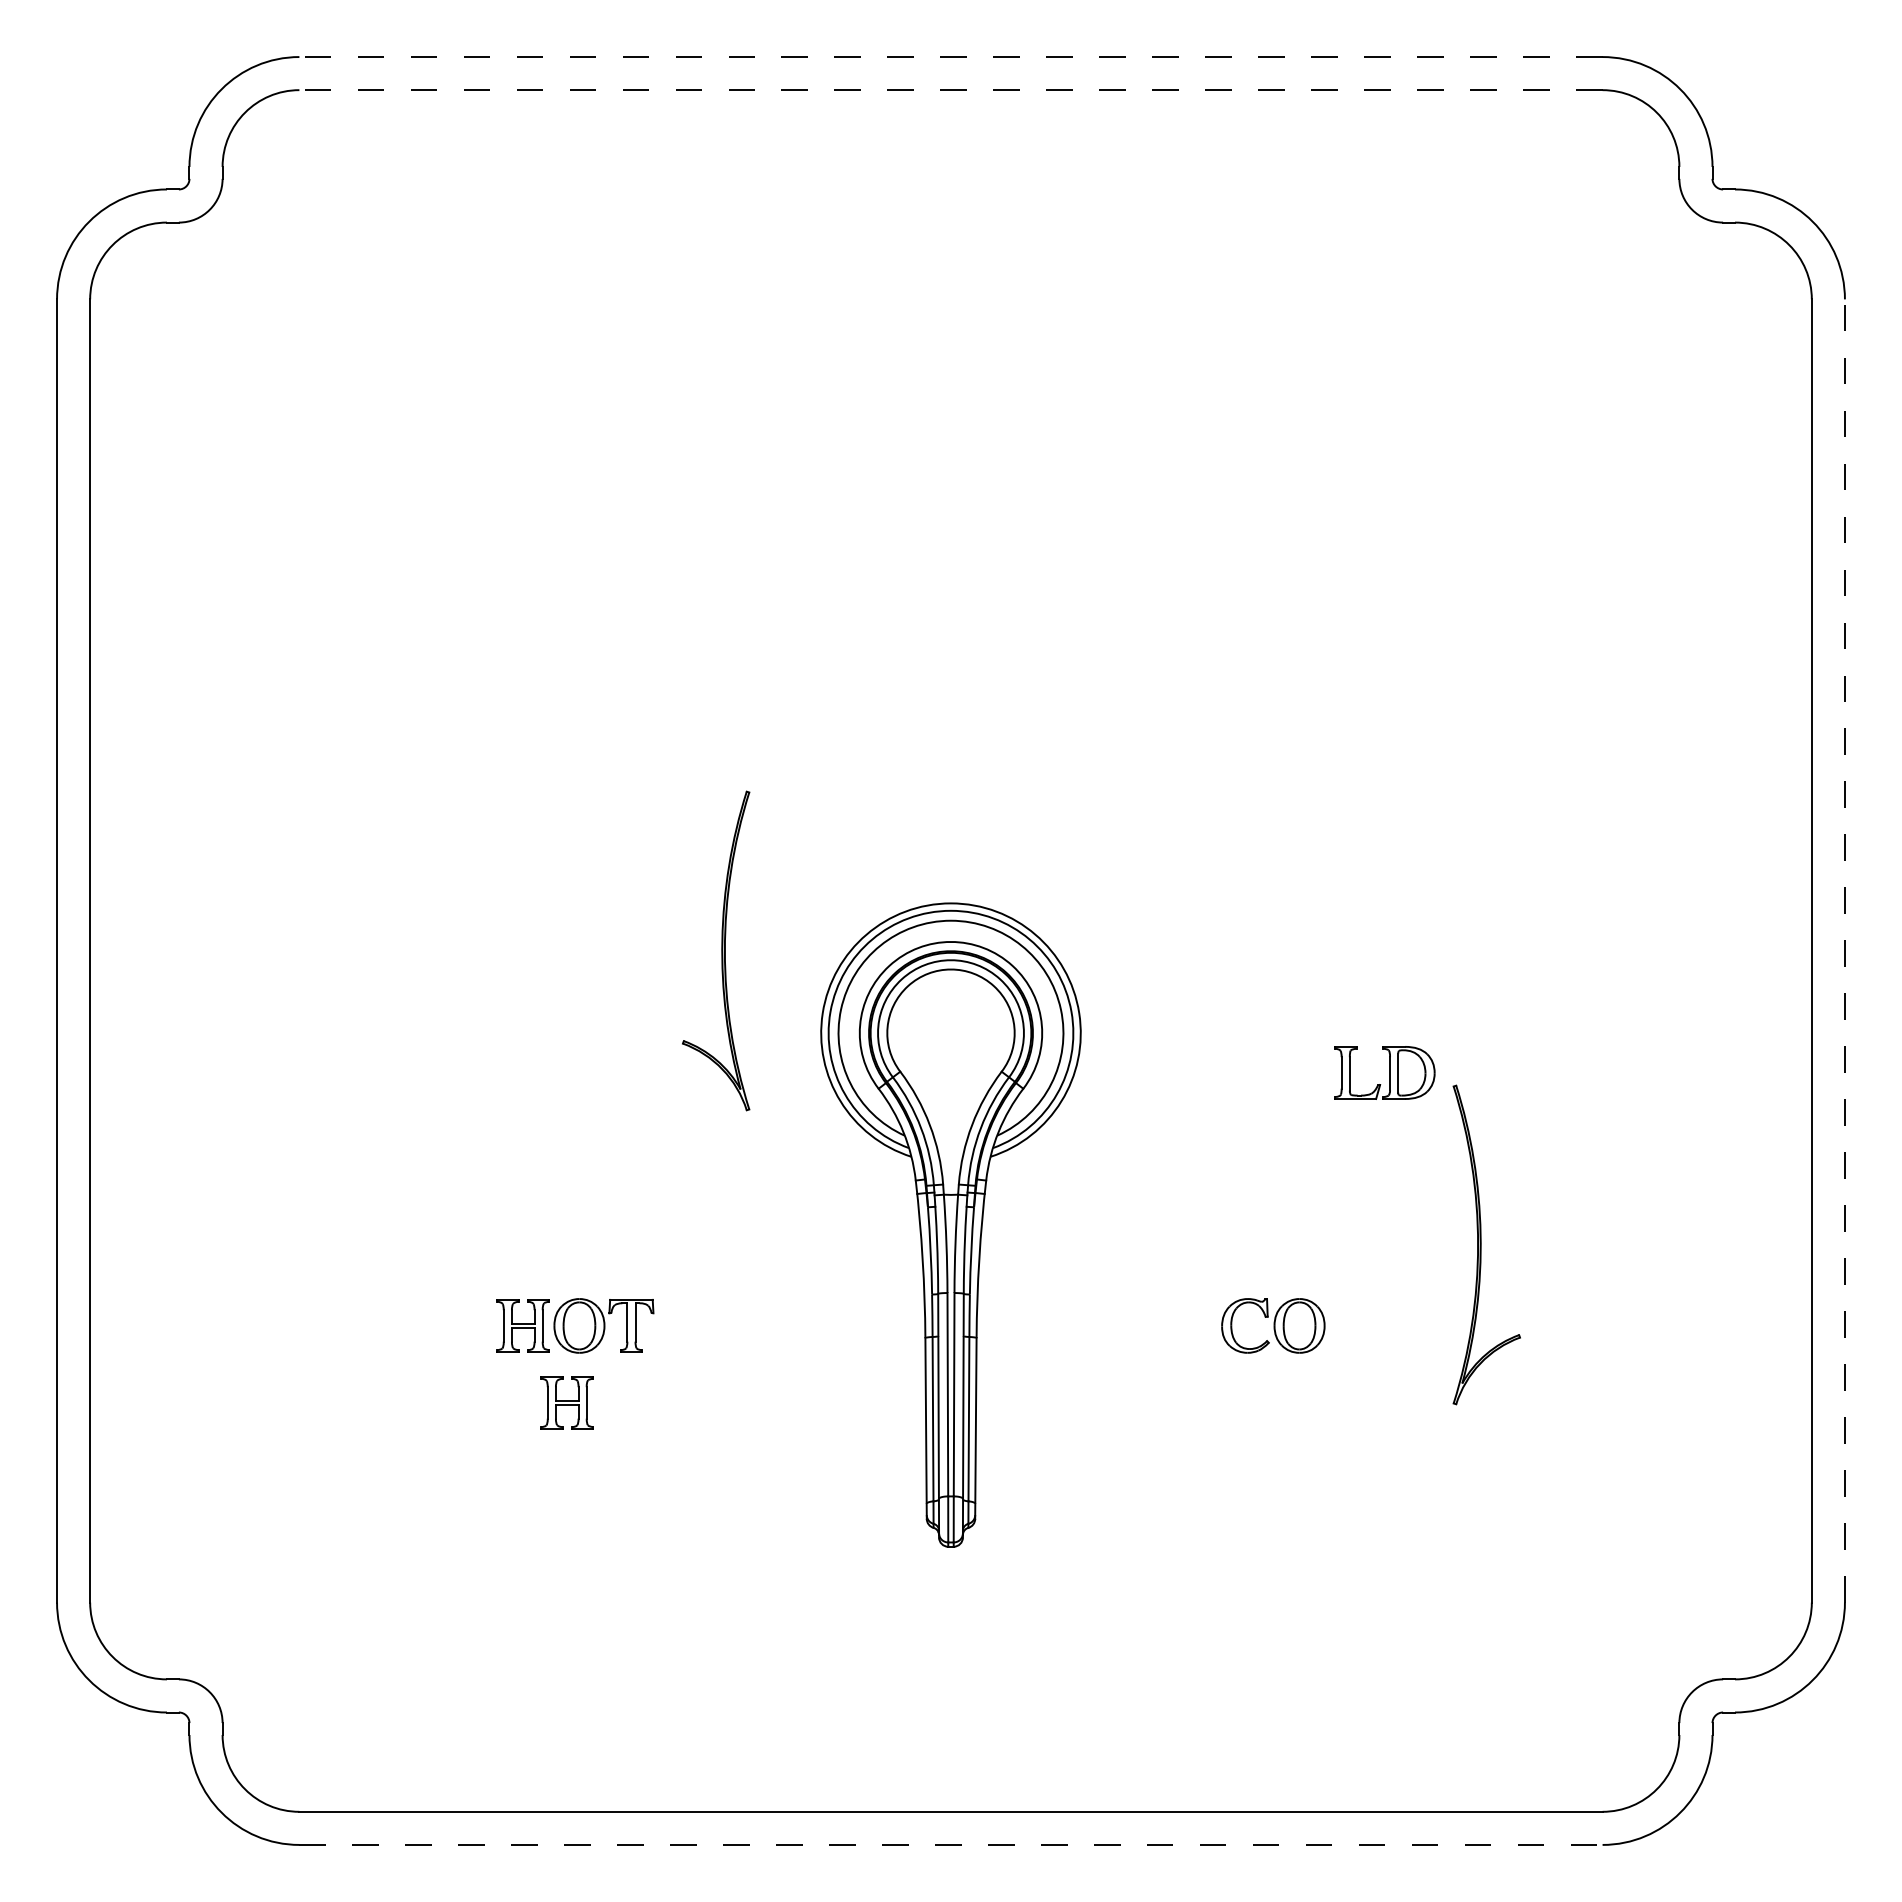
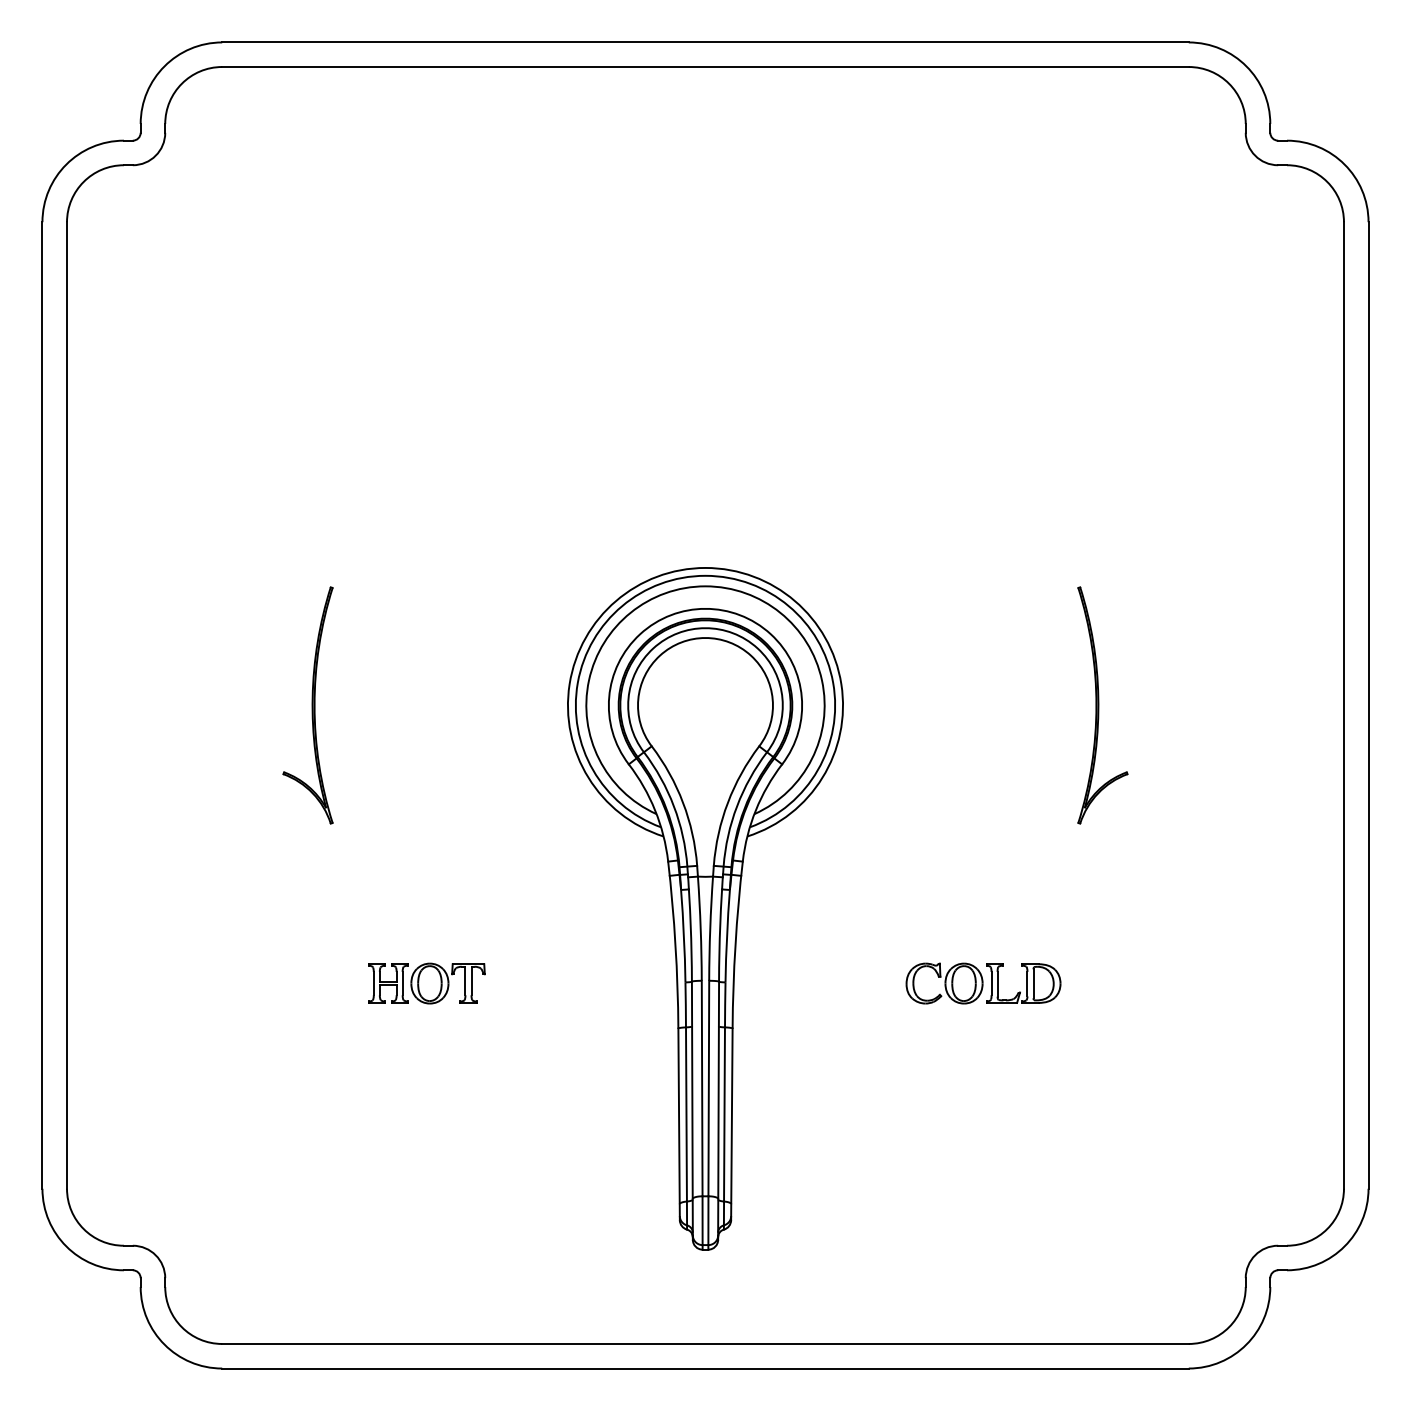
line: (951, 57) -> (705, 42), dashed -> solid
line: (951, 90) -> (705, 67), dashed -> solid
part: (716, 950) -> (308, 705), moved
line: (1844, 950) -> (1368, 705), dashed -> solid
part: (1384, 1072) -> (1023, 983), moved
part: (950, 1224) -> (705, 908), size x1.43
part: (1486, 1244) -> (1102, 705), moved
part: (566, 1402) -> (420, 1040), removed
line: (951, 1844) -> (705, 1368), dashed -> solid

